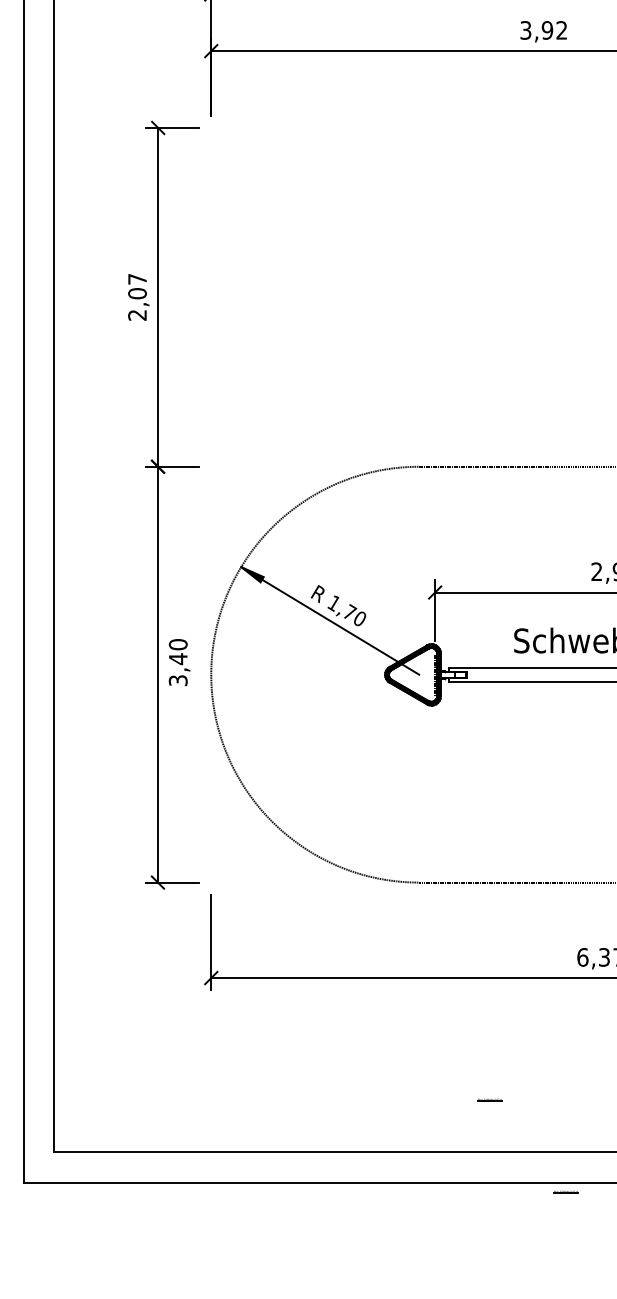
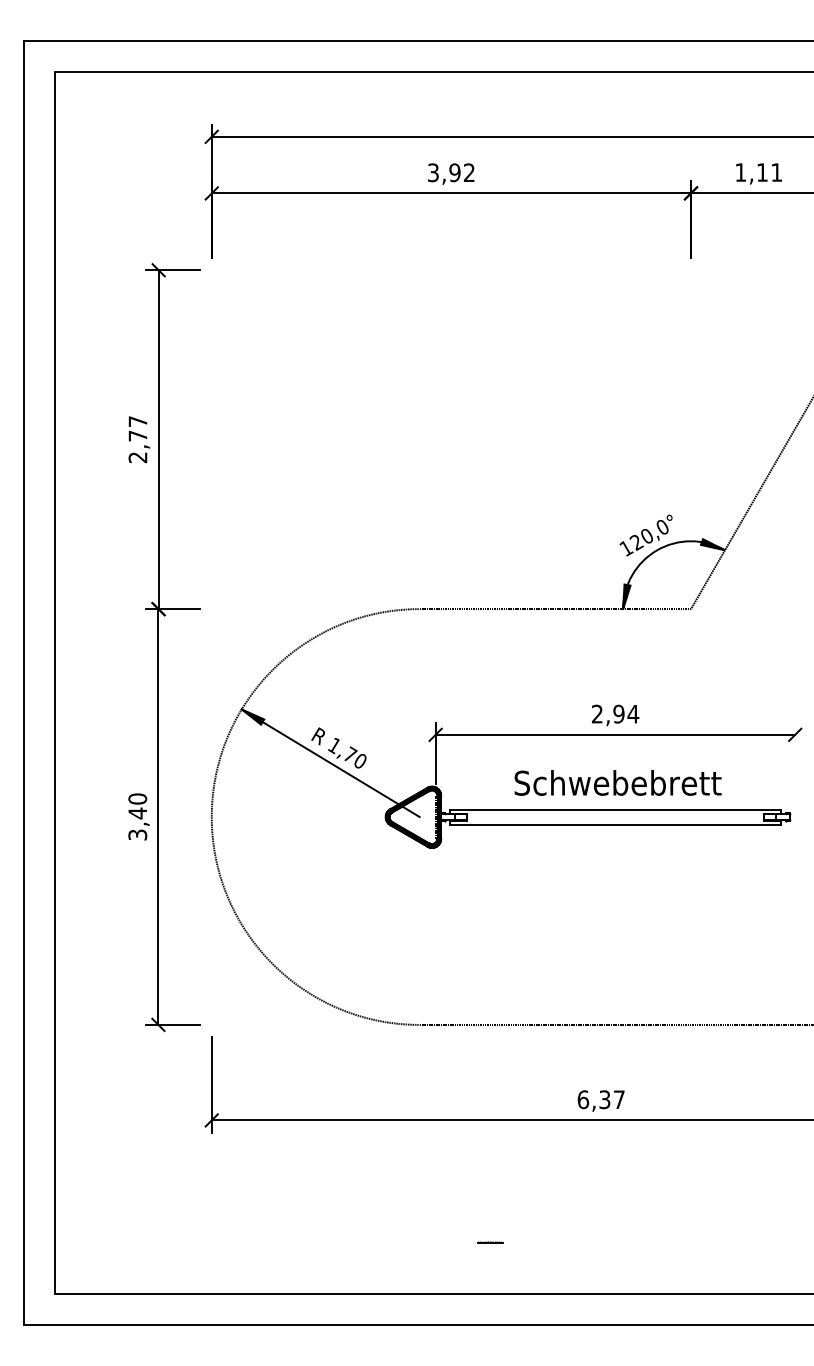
text: (544, 31) -> (451, 173), moved
text: (137, 293) -> (137, 435), 2,07 -> 2,77
text: (179, 662) -> (138, 816), moved
line: (566, 1192) -> (566, 1334), removed

